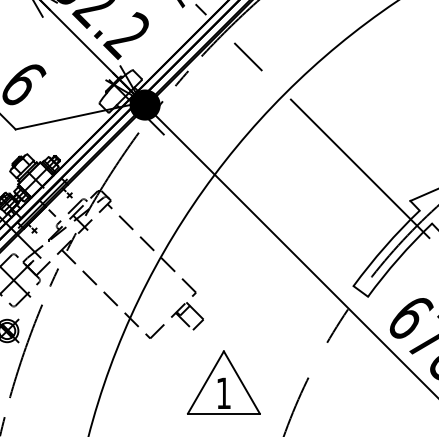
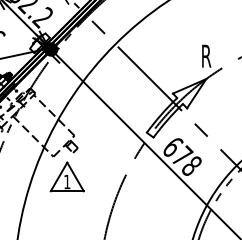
part: (222, 381) -> (66, 176), moved

